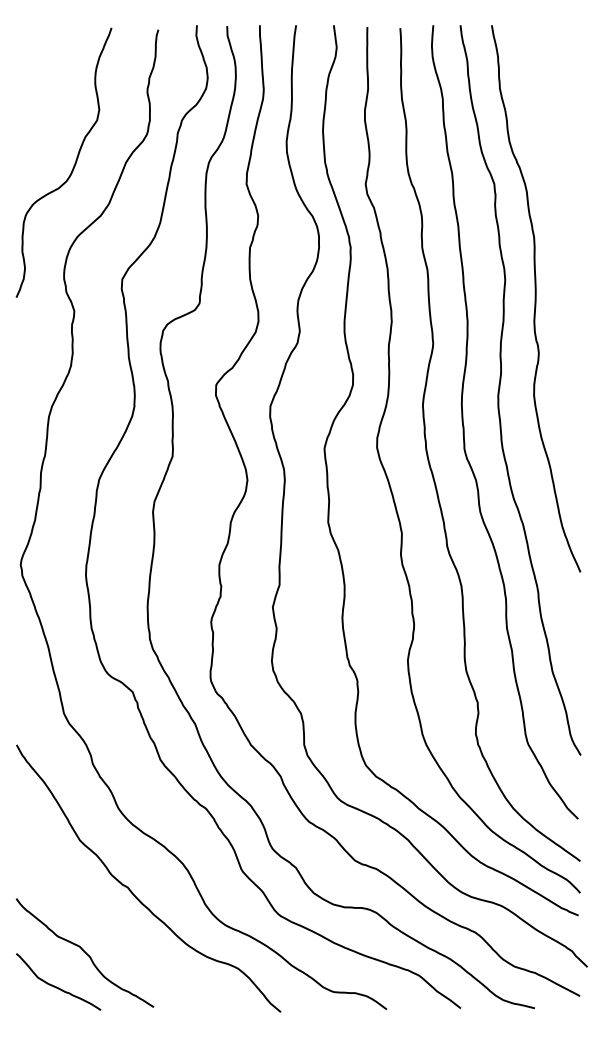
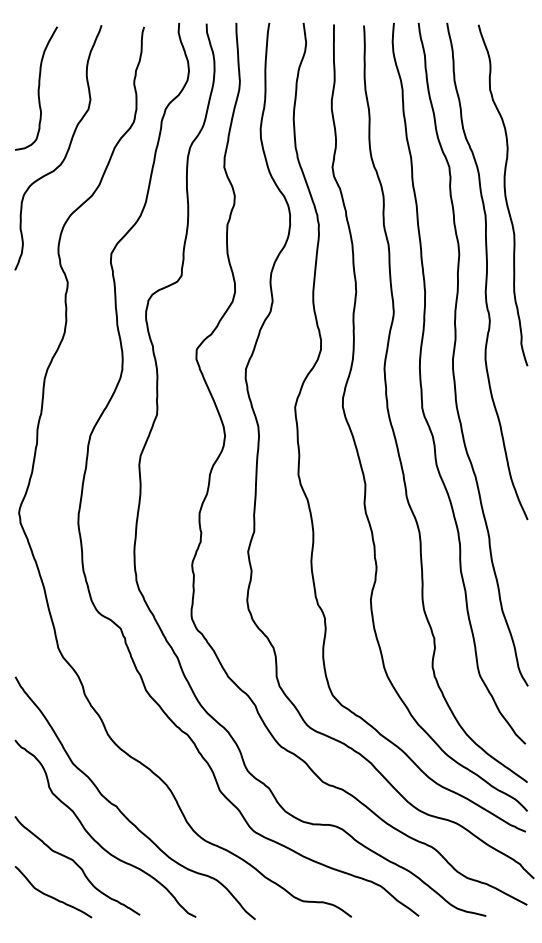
curve: (41, 97) -> (37, 88), added
curve: (555, 215) -> (504, 195), added
curve: (107, 926) -> (97, 841), added

